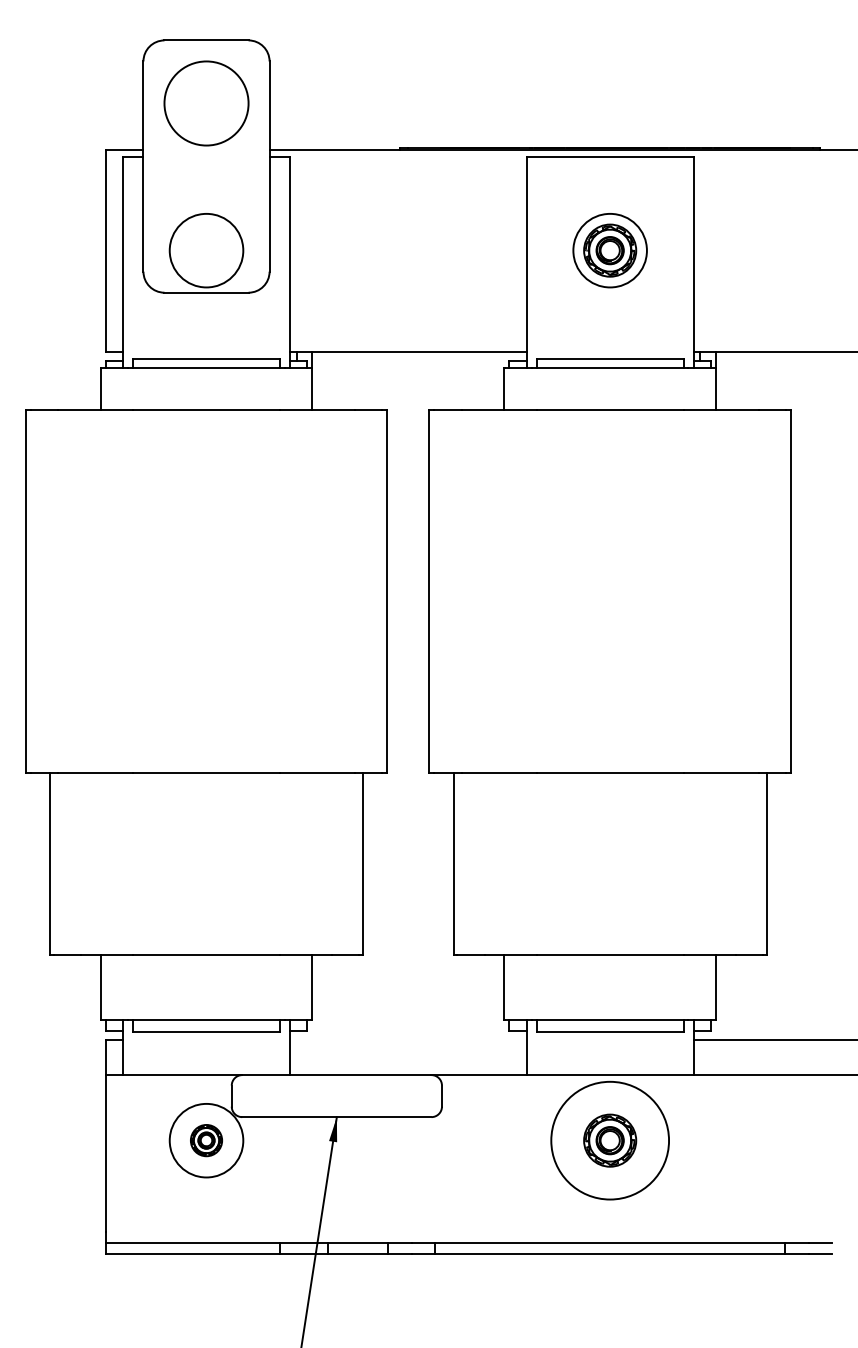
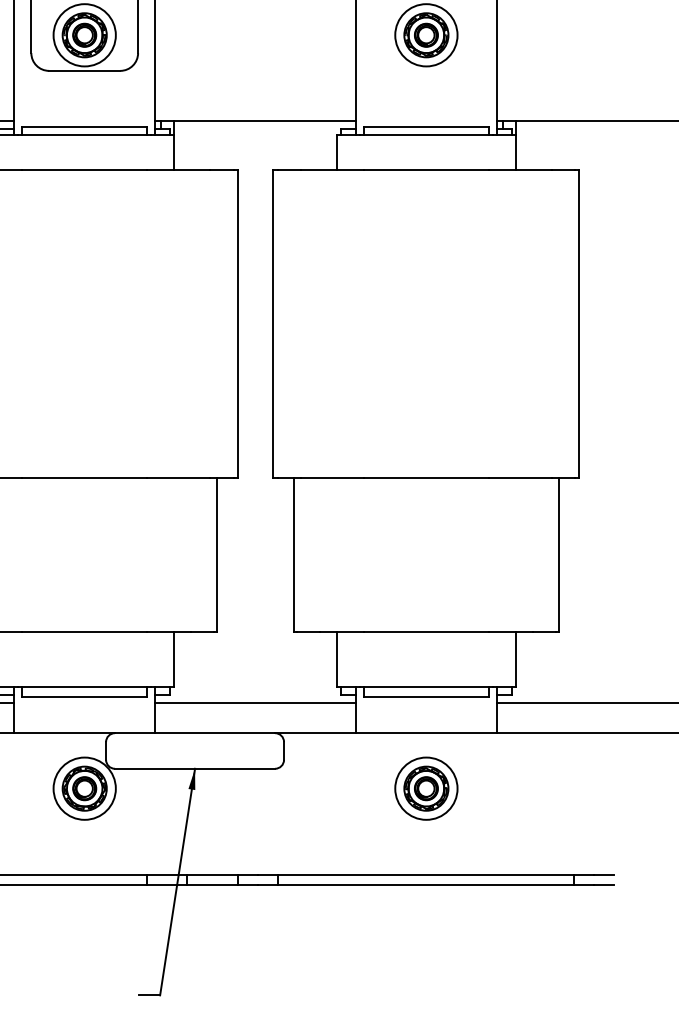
part: (206, 250) -> (84, 35), added
line: (407, 1039) -> (254, 703), added
part: (206, 1140) -> (84, 788), size x1.67
circle: (609, 1140) -> (425, 788), size x0.62

